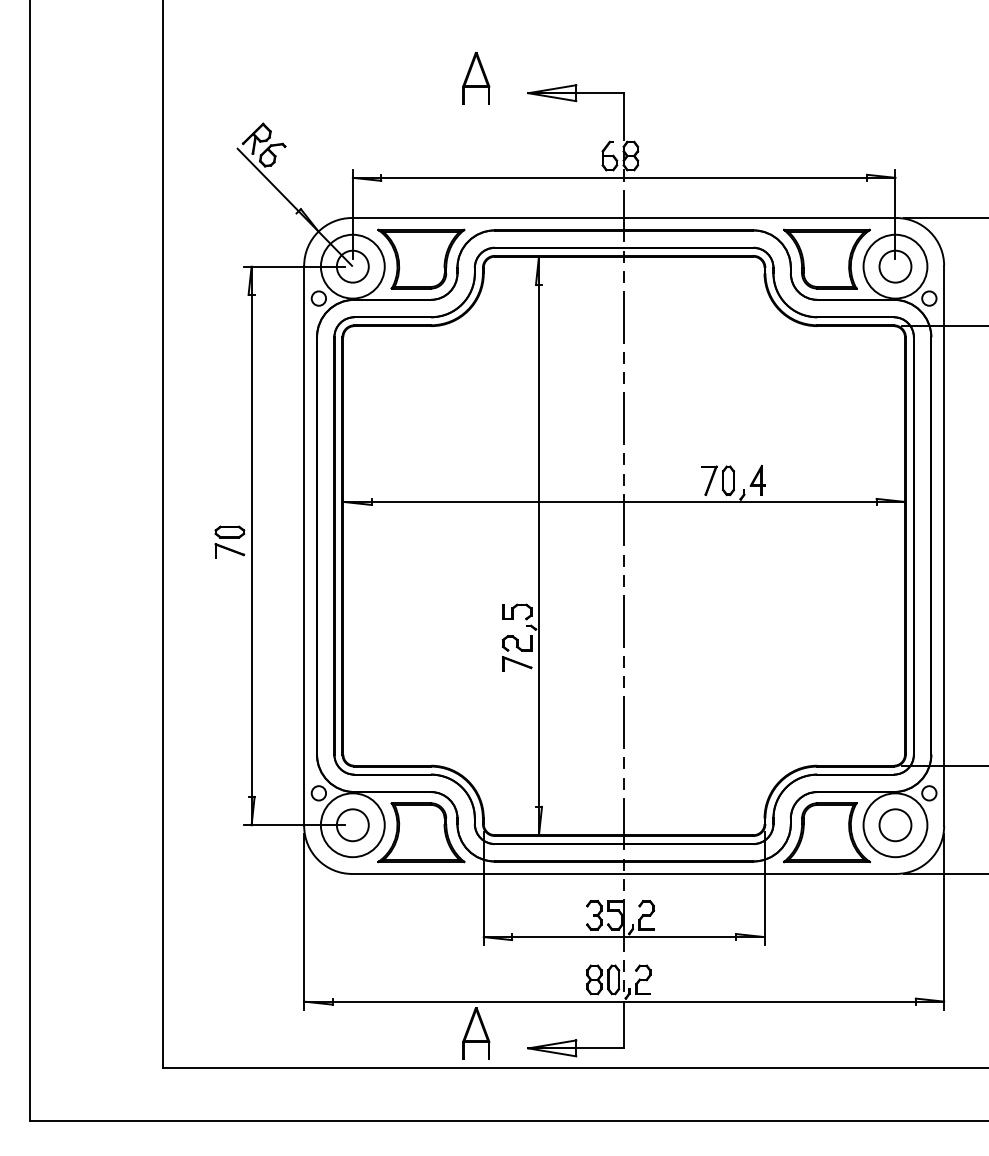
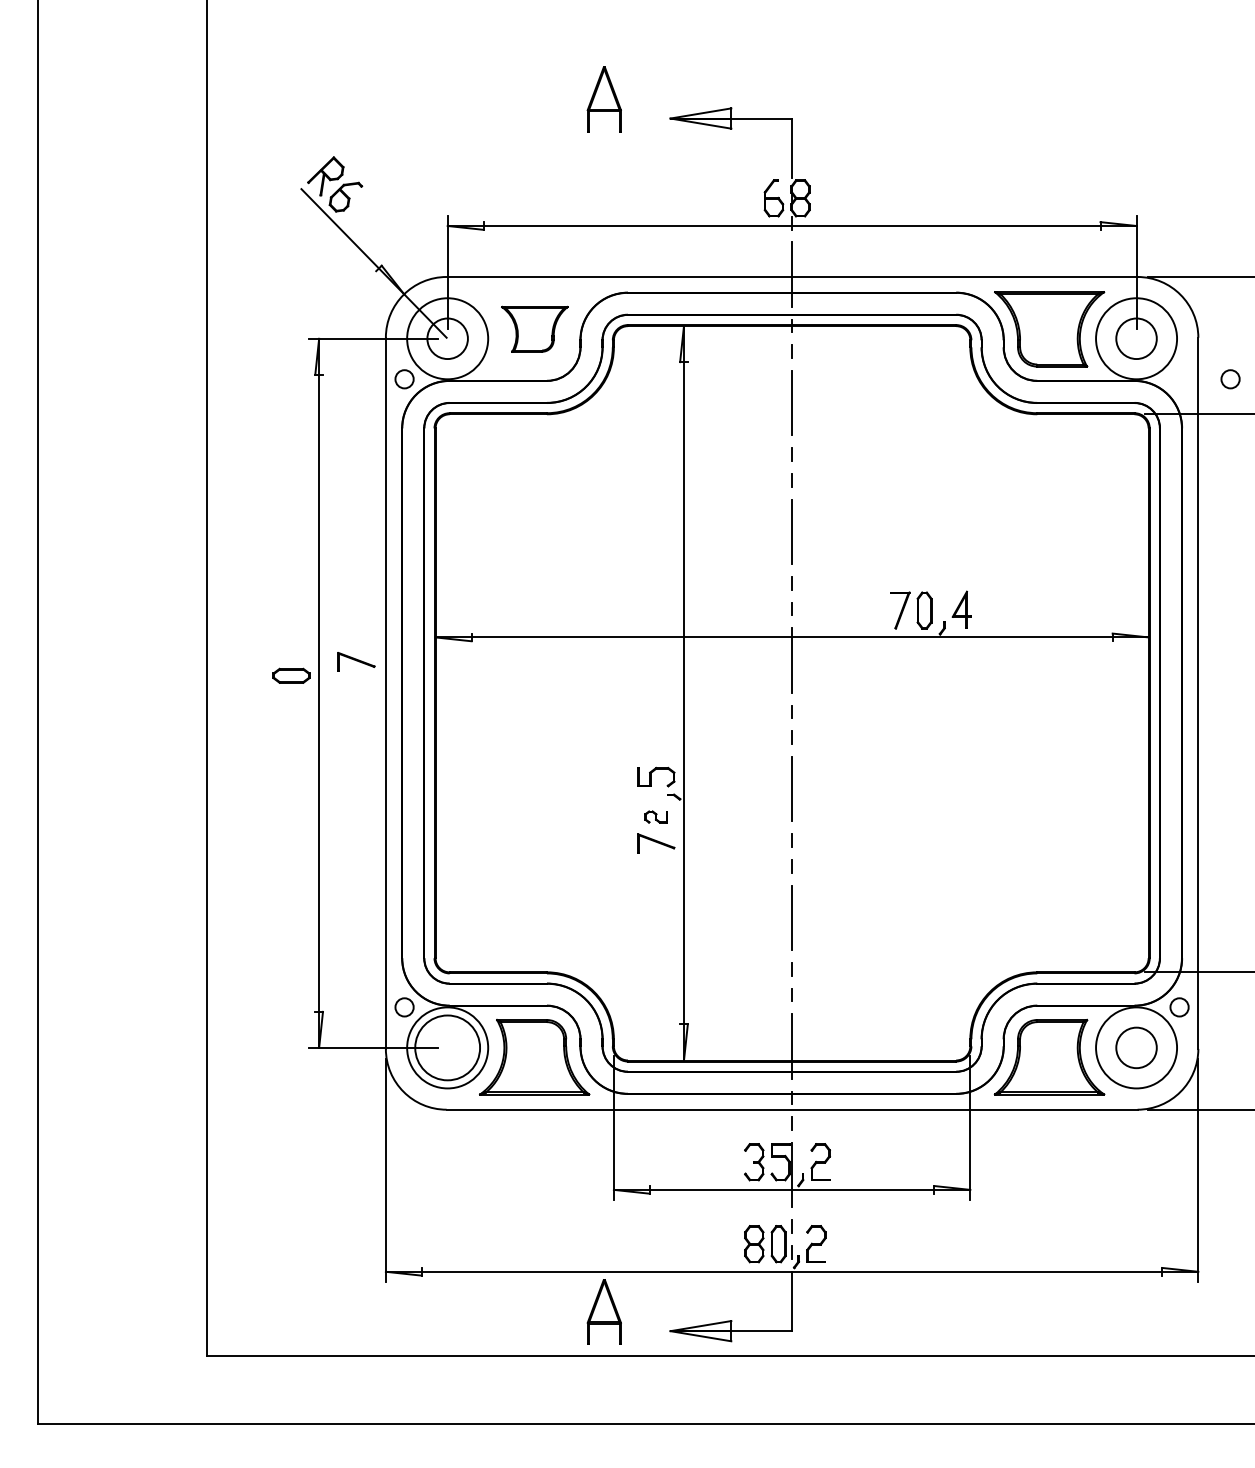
part: (421, 259) -> (534, 329), size x0.6
circle: (929, 298) -> (1230, 379), moved
part: (229, 550) -> (356, 661), moved
part: (516, 642) -> (655, 816), size x0.6
circle: (352, 824) -> (447, 1047), size x1.6

